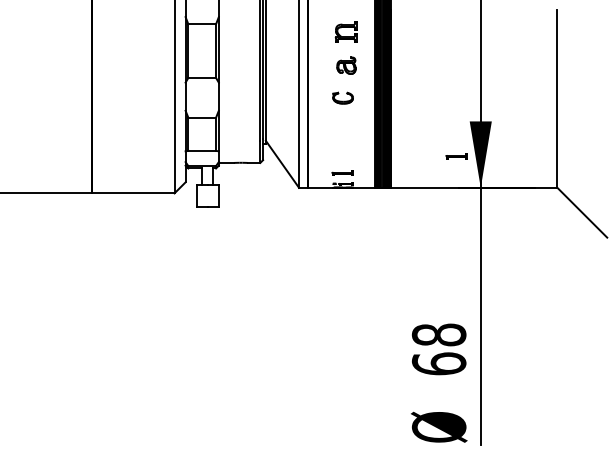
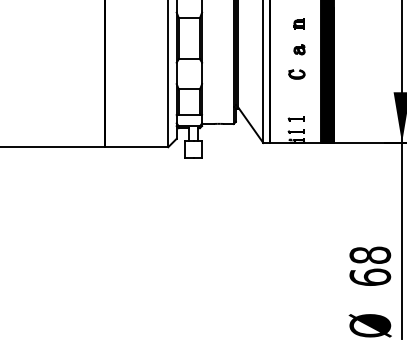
part: (346, 31) -> (299, 23), size x0.62
part: (346, 65) -> (299, 49), size x0.71
part: (456, 156) -> (296, 119), moved

